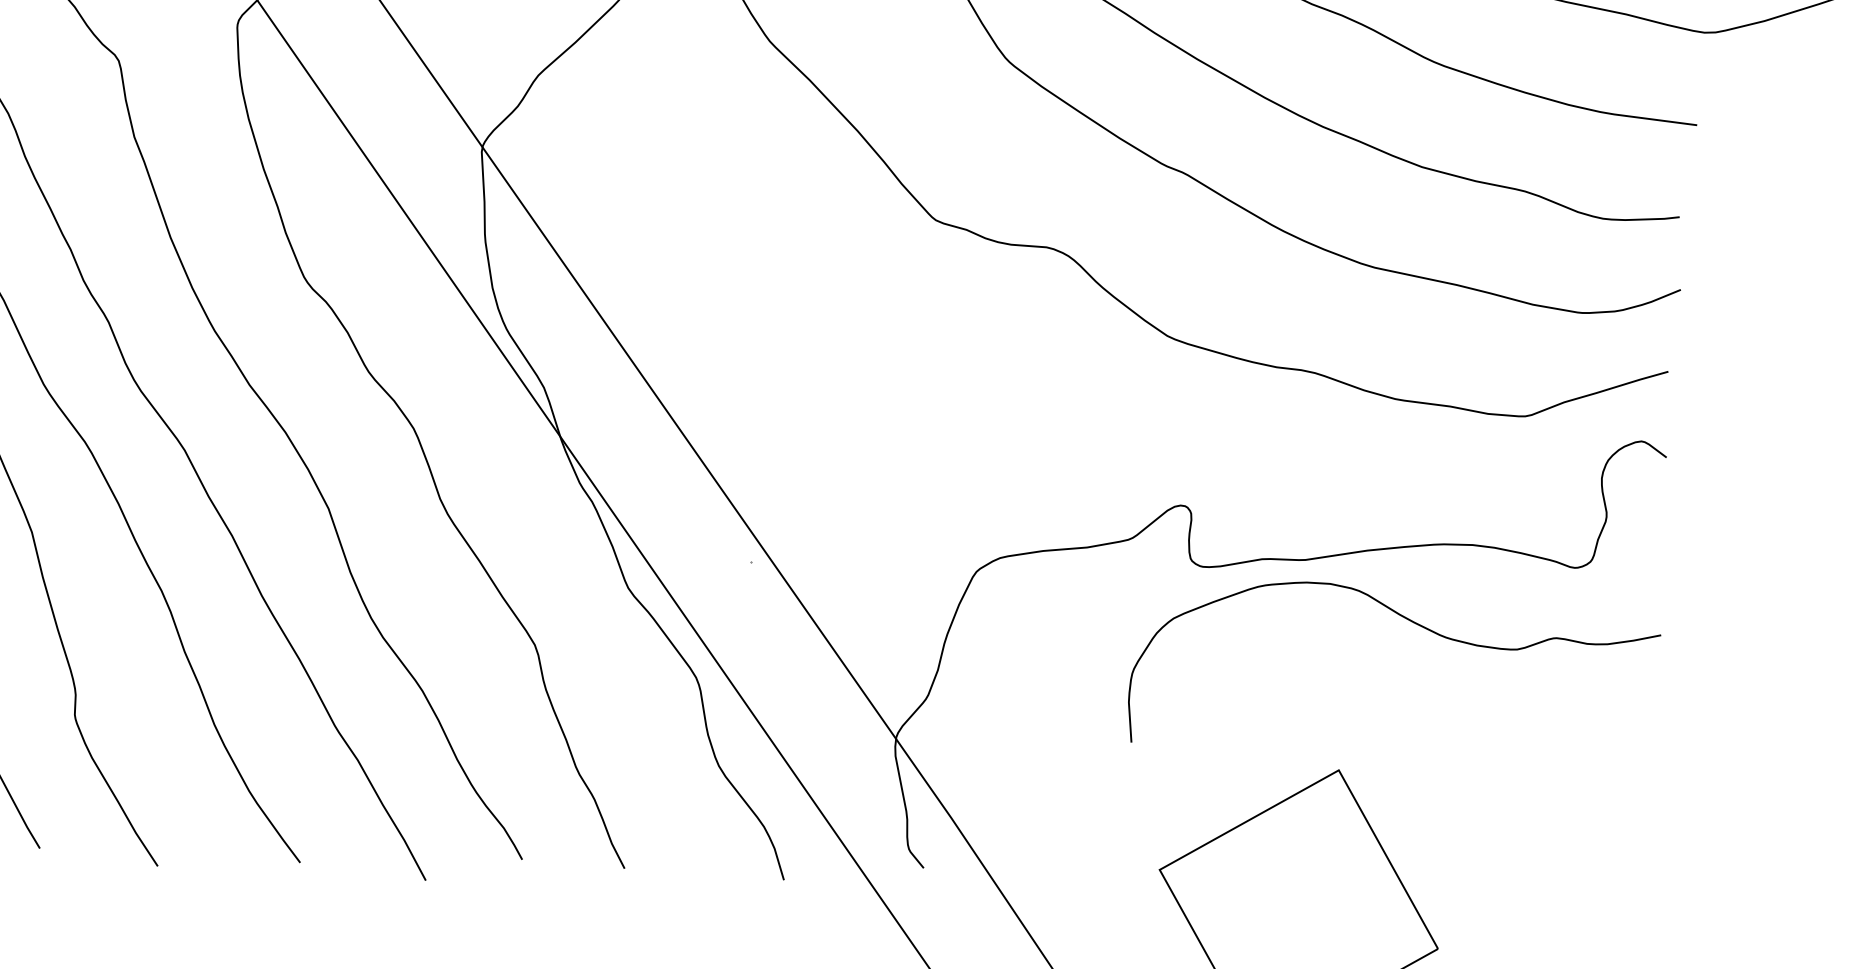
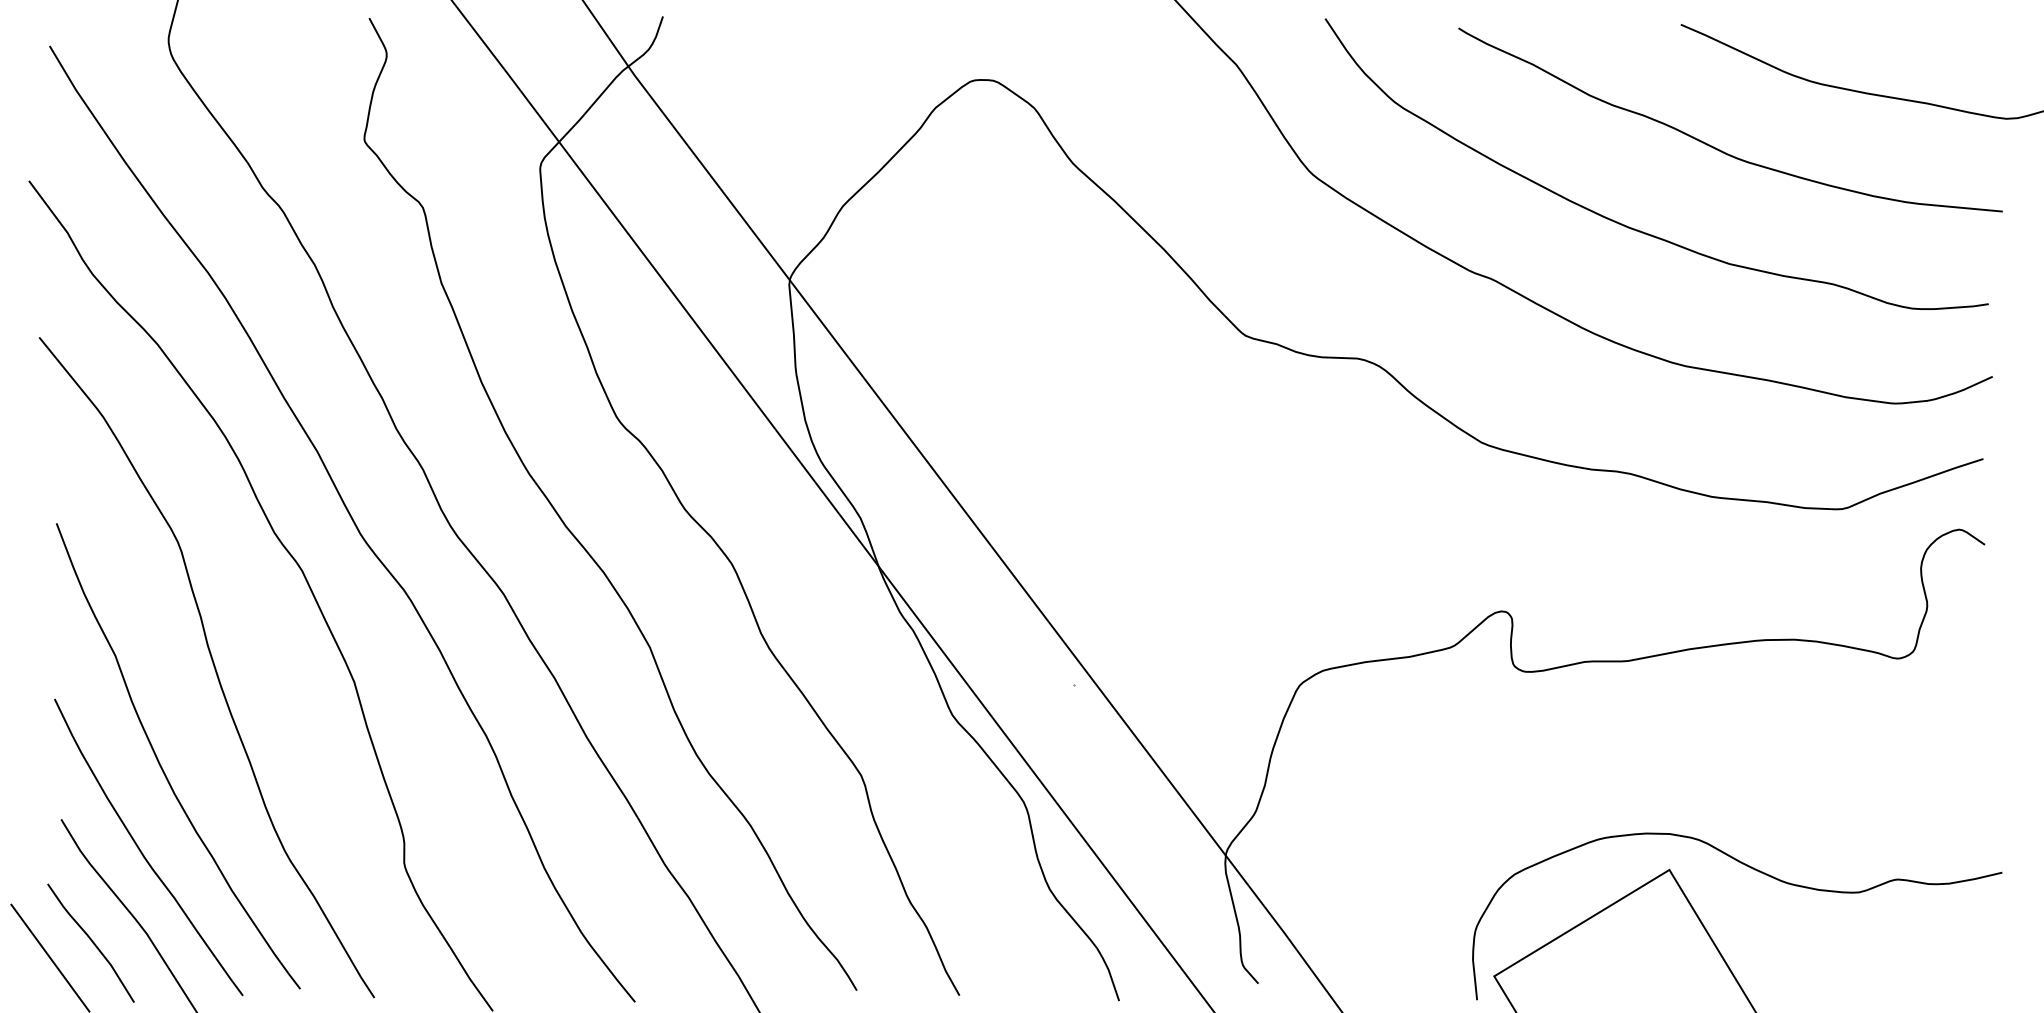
curve: (1413, 623) -> (1754, 870), moved

